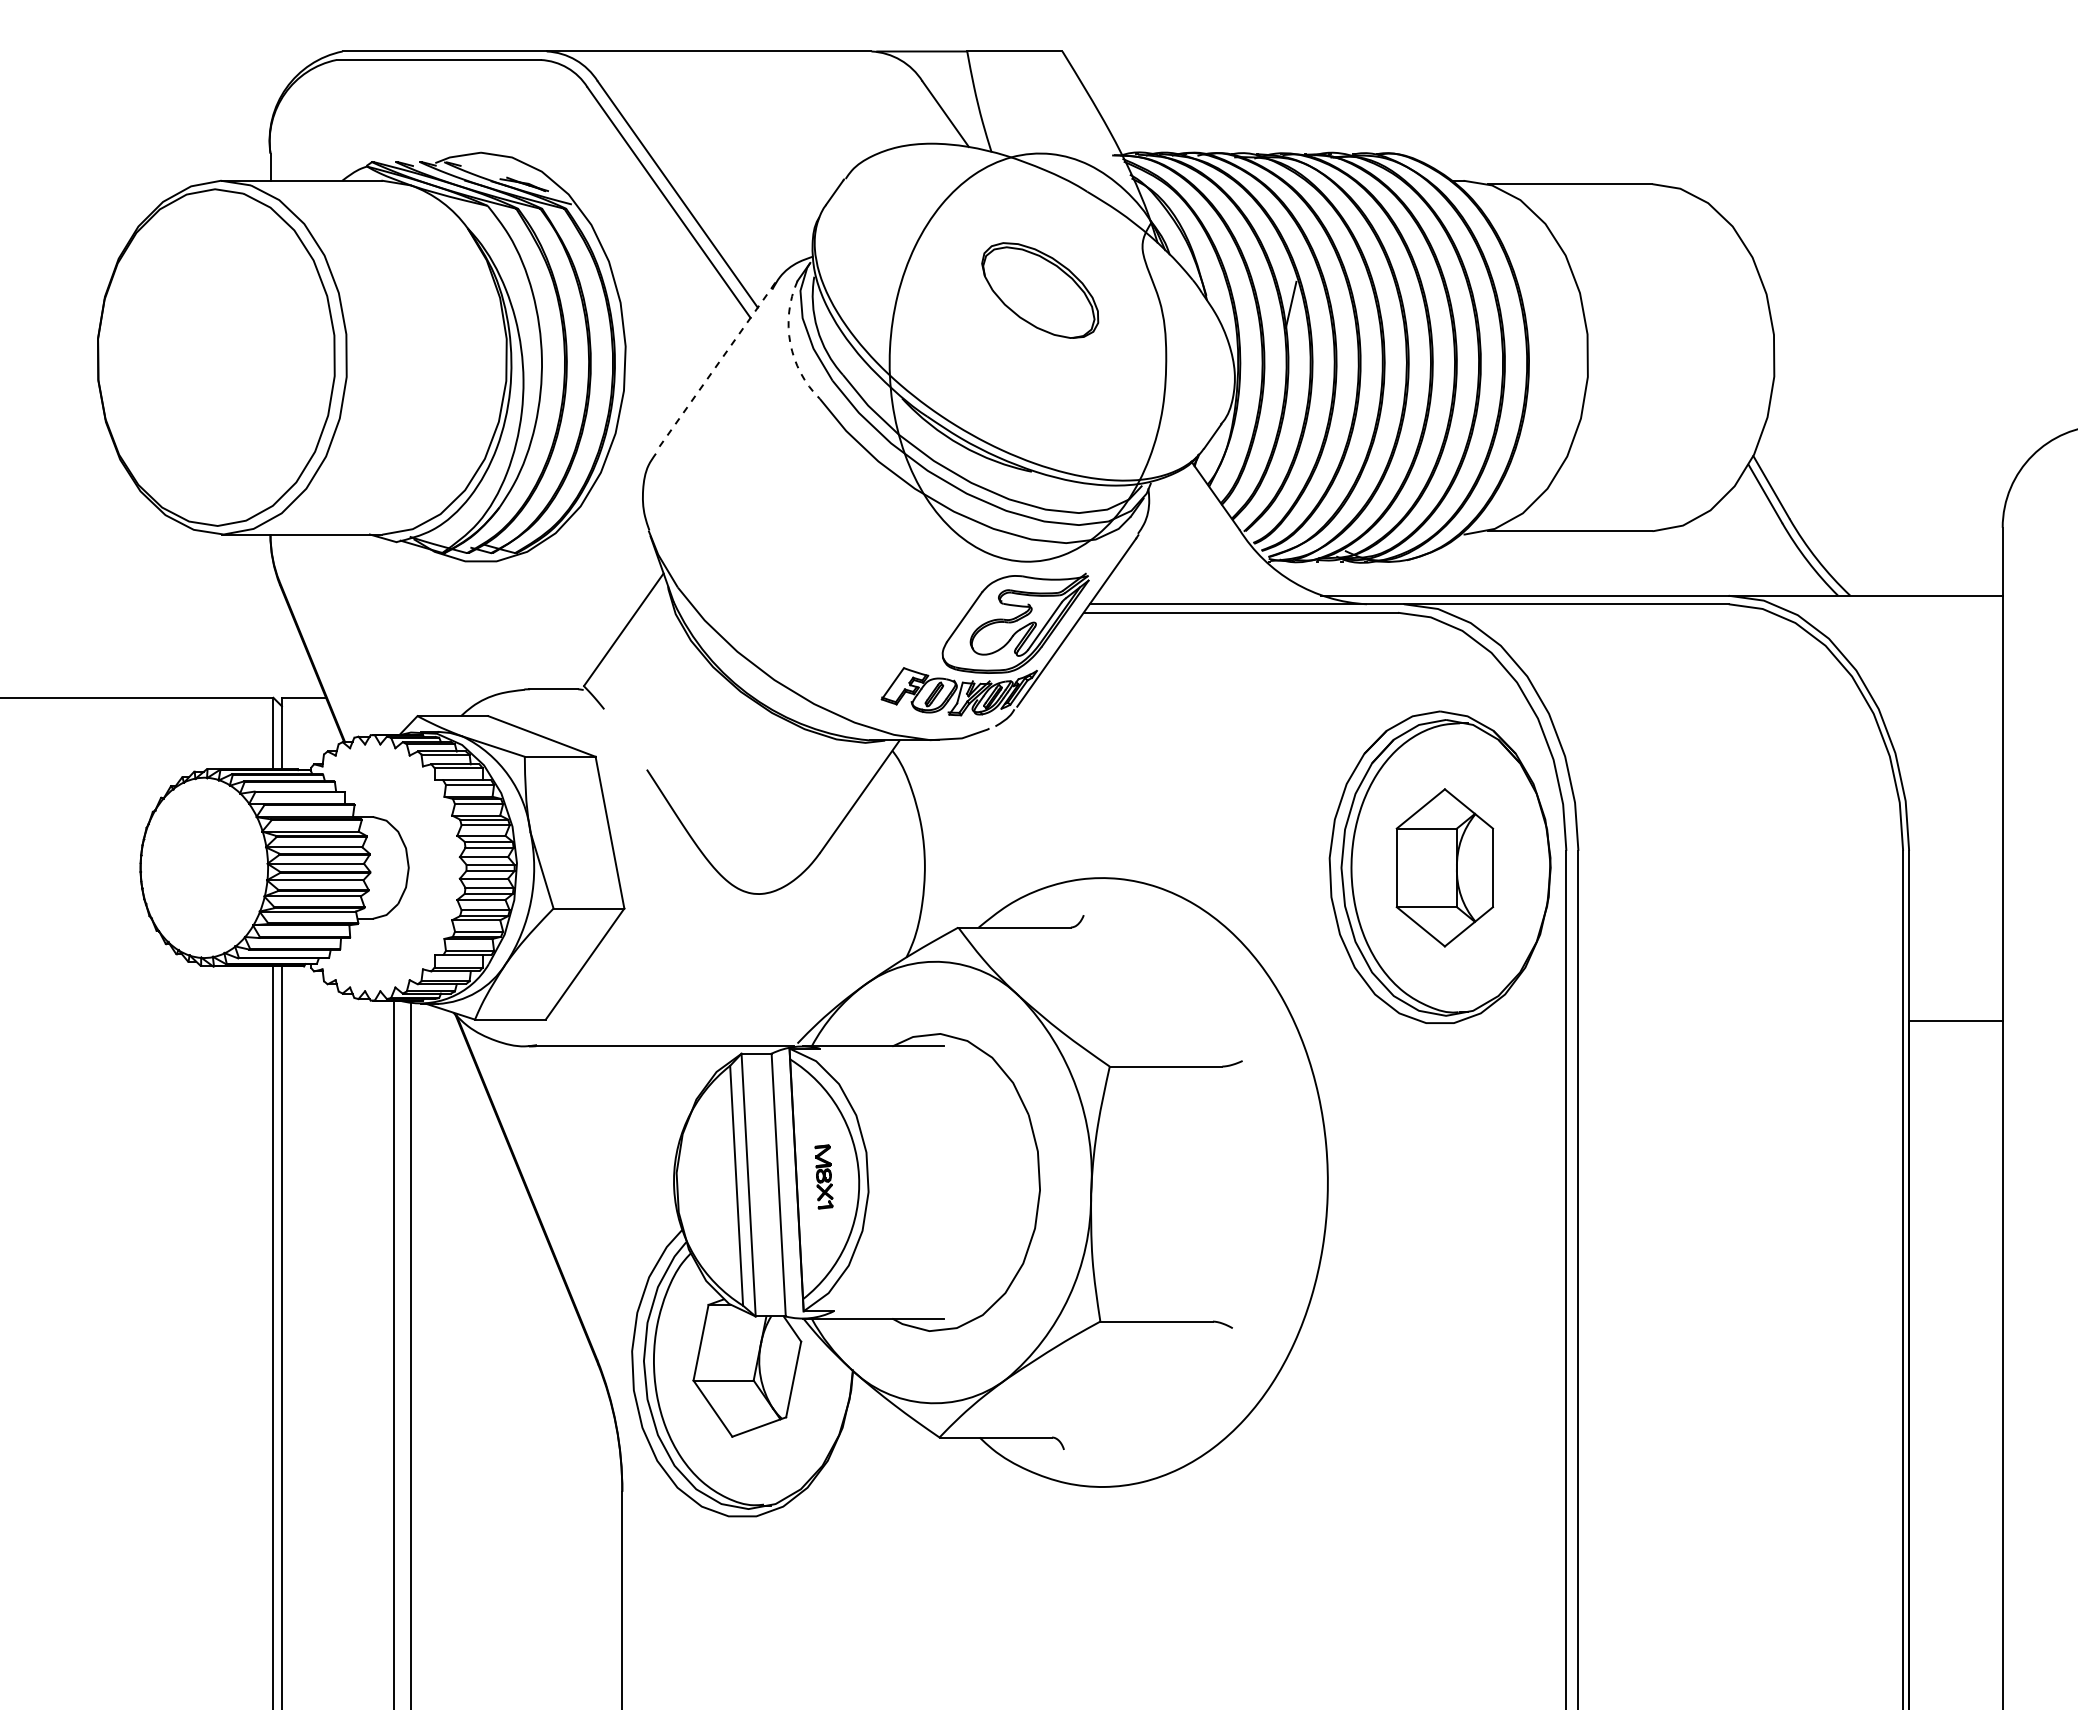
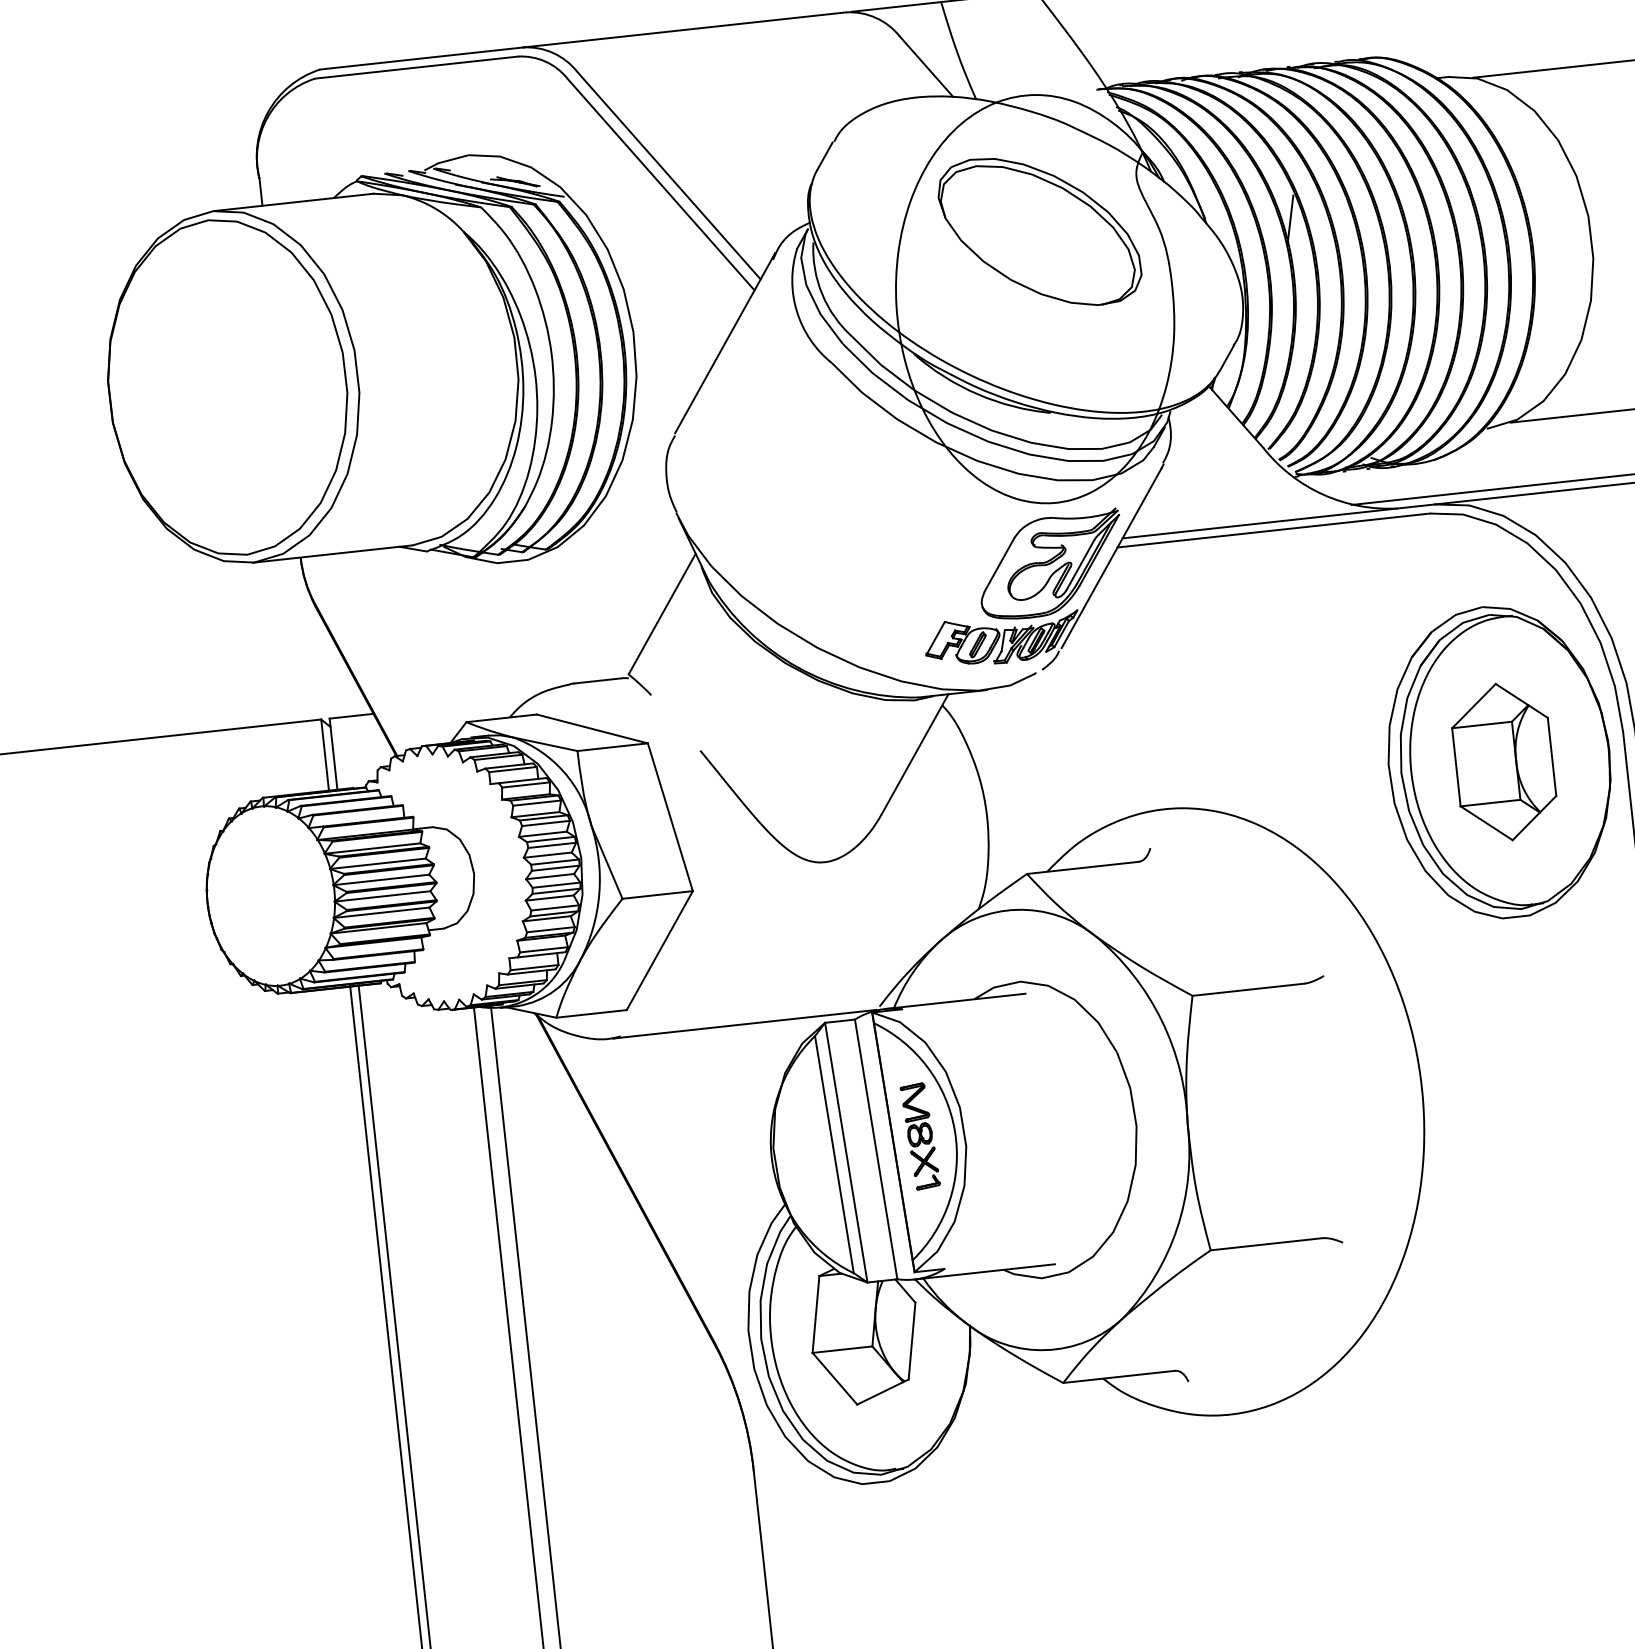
part: (1039, 290) -> (1038, 231), size x1.67
arc: (790, 343) -> (797, 311), dashed -> solid
line: (715, 367) -> (725, 343), dashed -> solid
part: (823, 1176) -> (919, 1136), size x1.67

